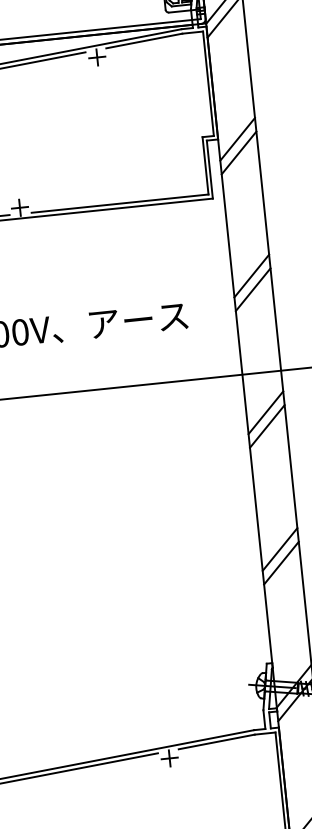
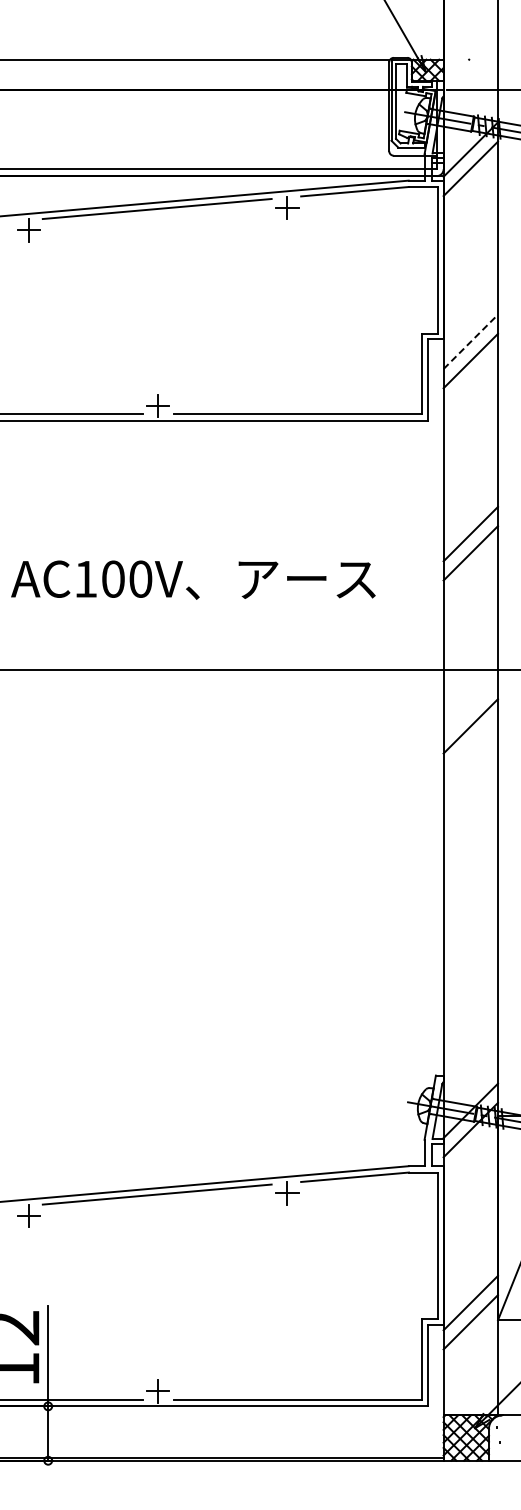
line: (238, 139) -> (471, 341), solid -> dashed
line: (267, 426) -> (470, 745), removed
line: (279, 549) -> (470, 918), removed
line: (281, 562) -> (470, 937), removed

